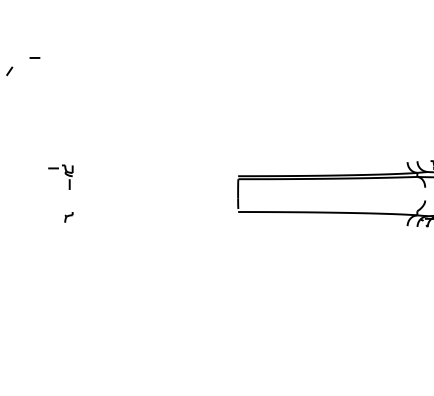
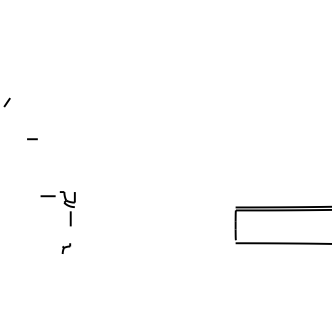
line: (34, 57) -> (32, 138), moved
part: (60, 176) -> (58, 207), size x1.4

